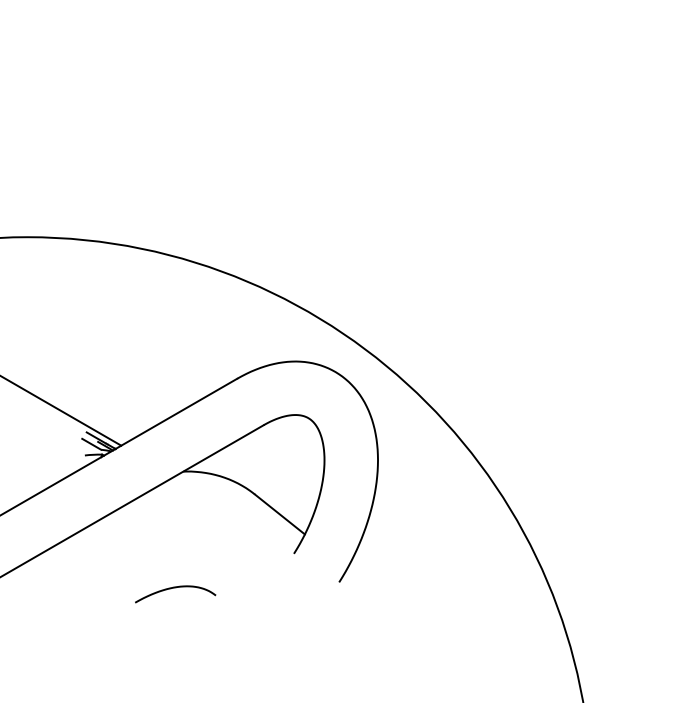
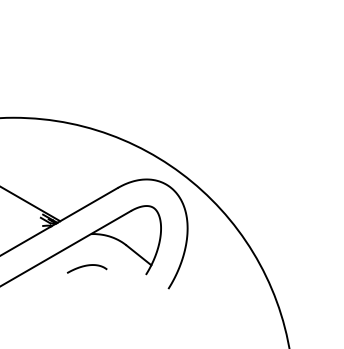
curve: (174, 589) -> (86, 266), moved

